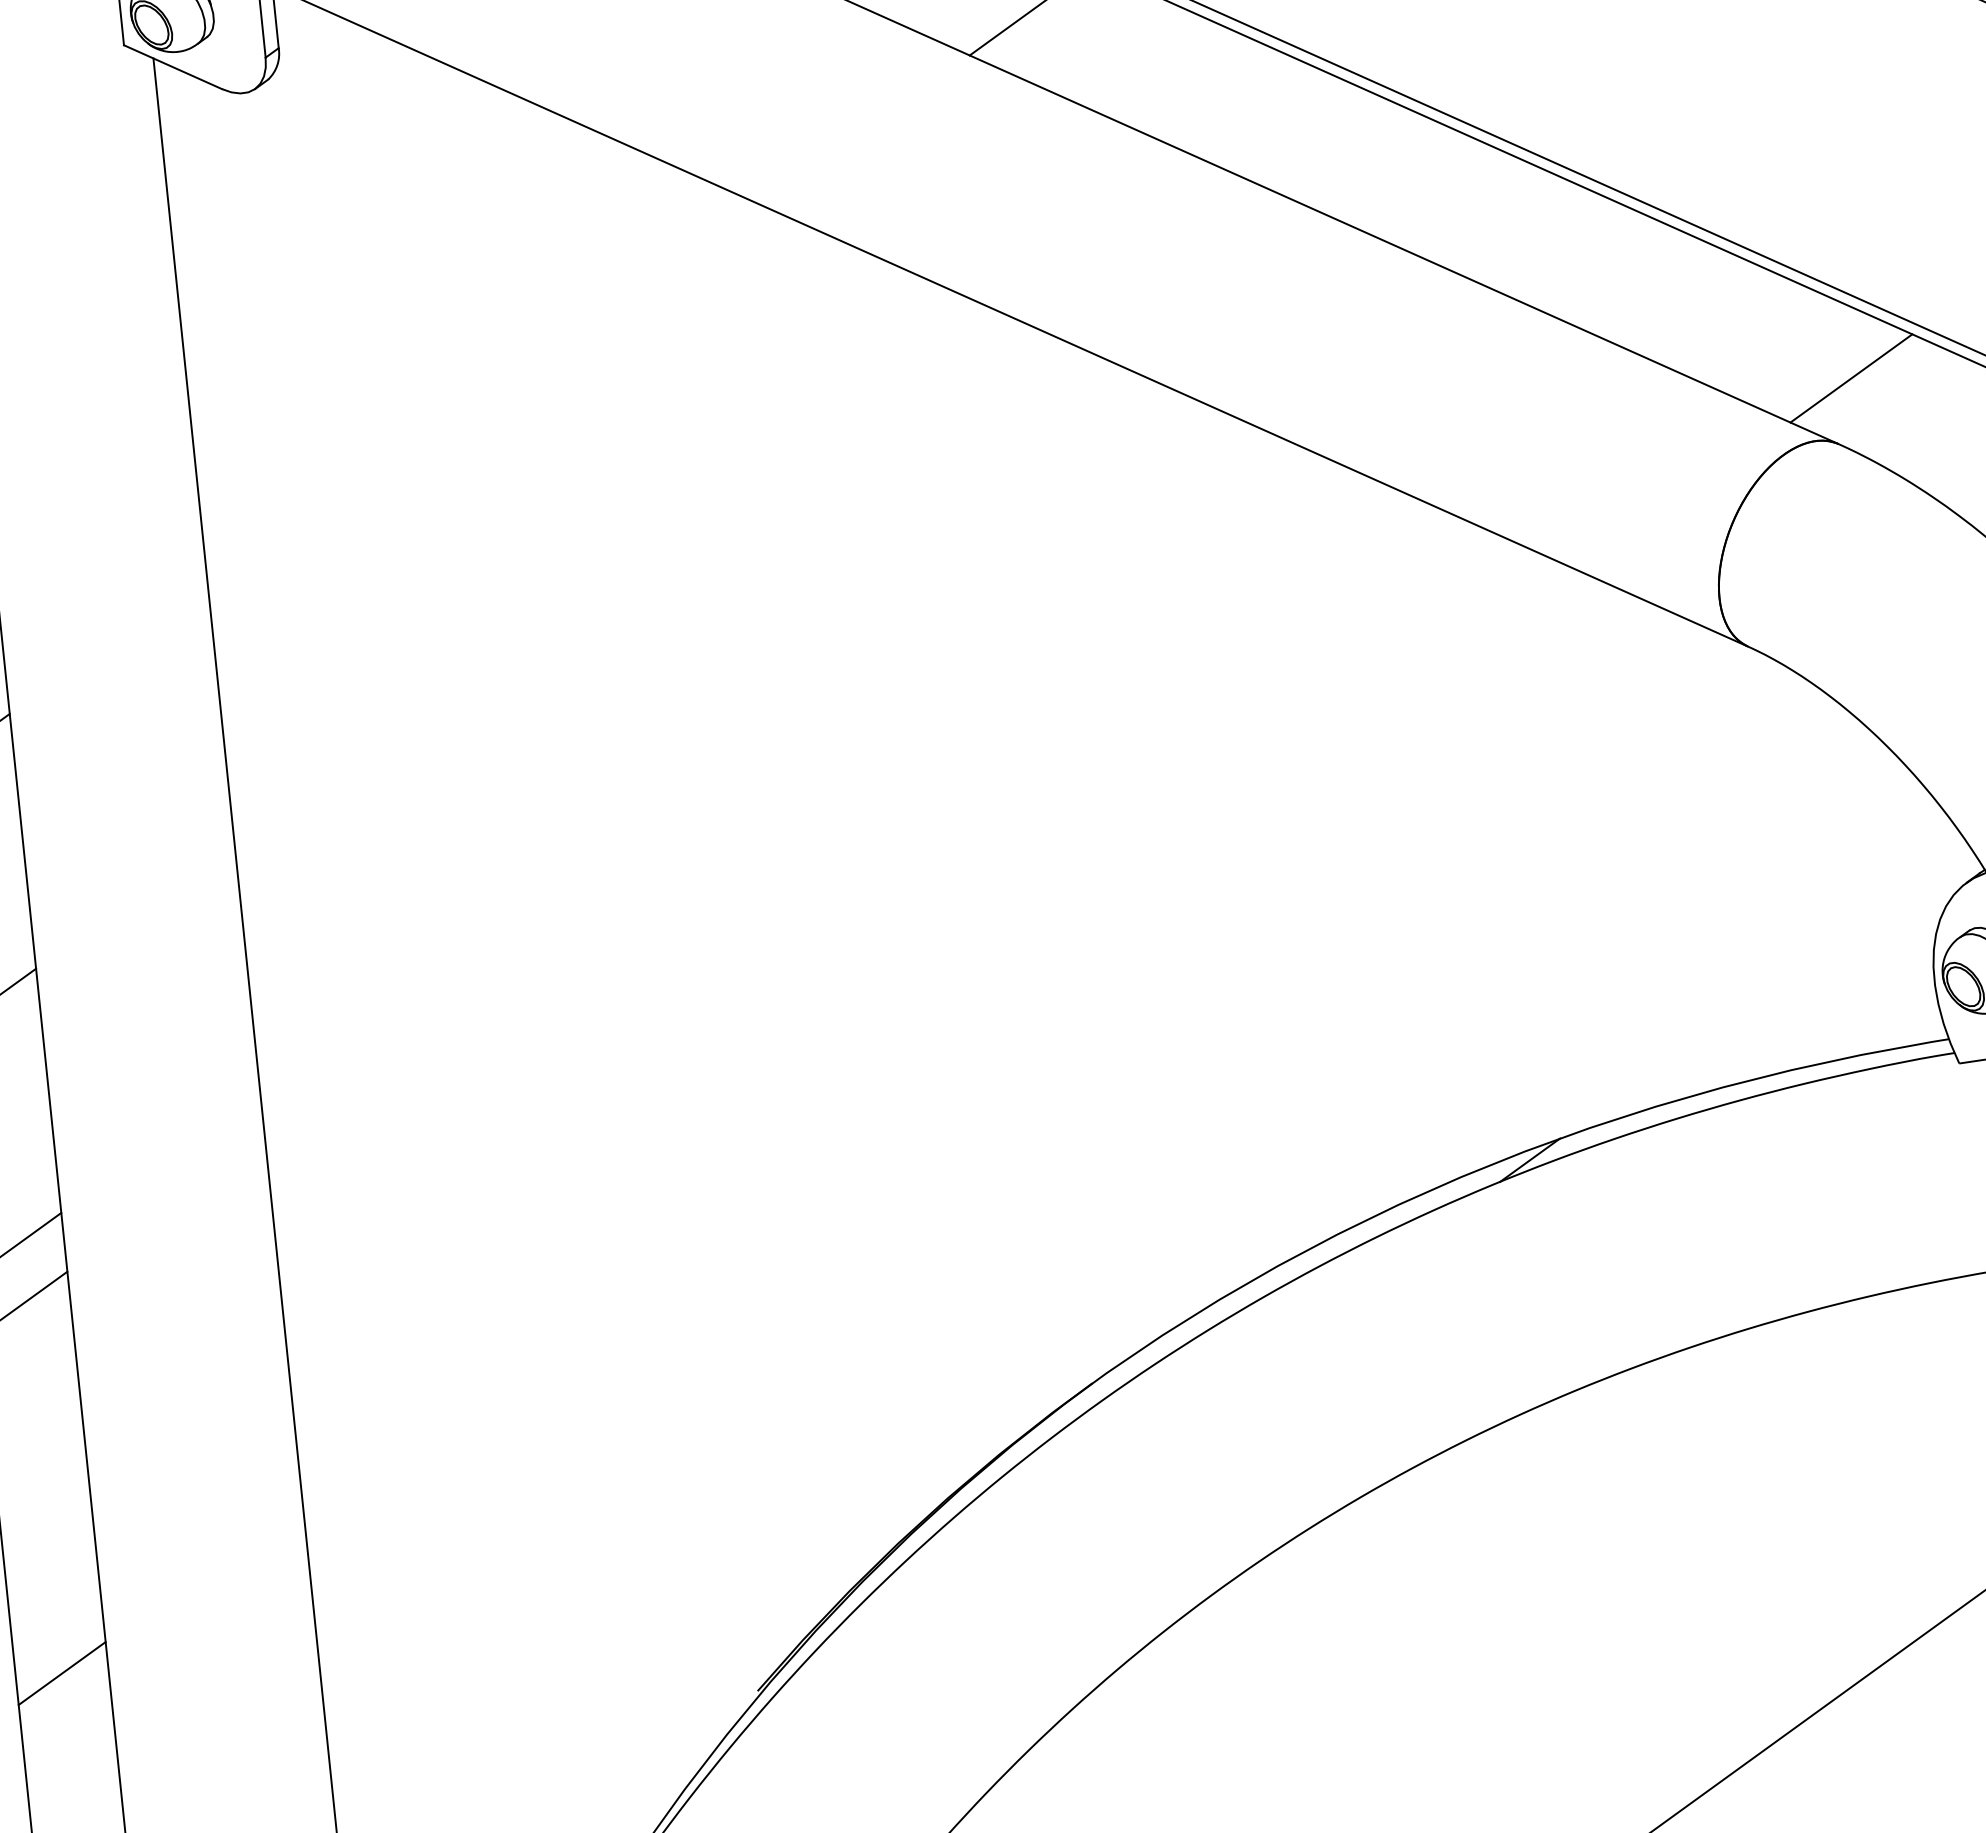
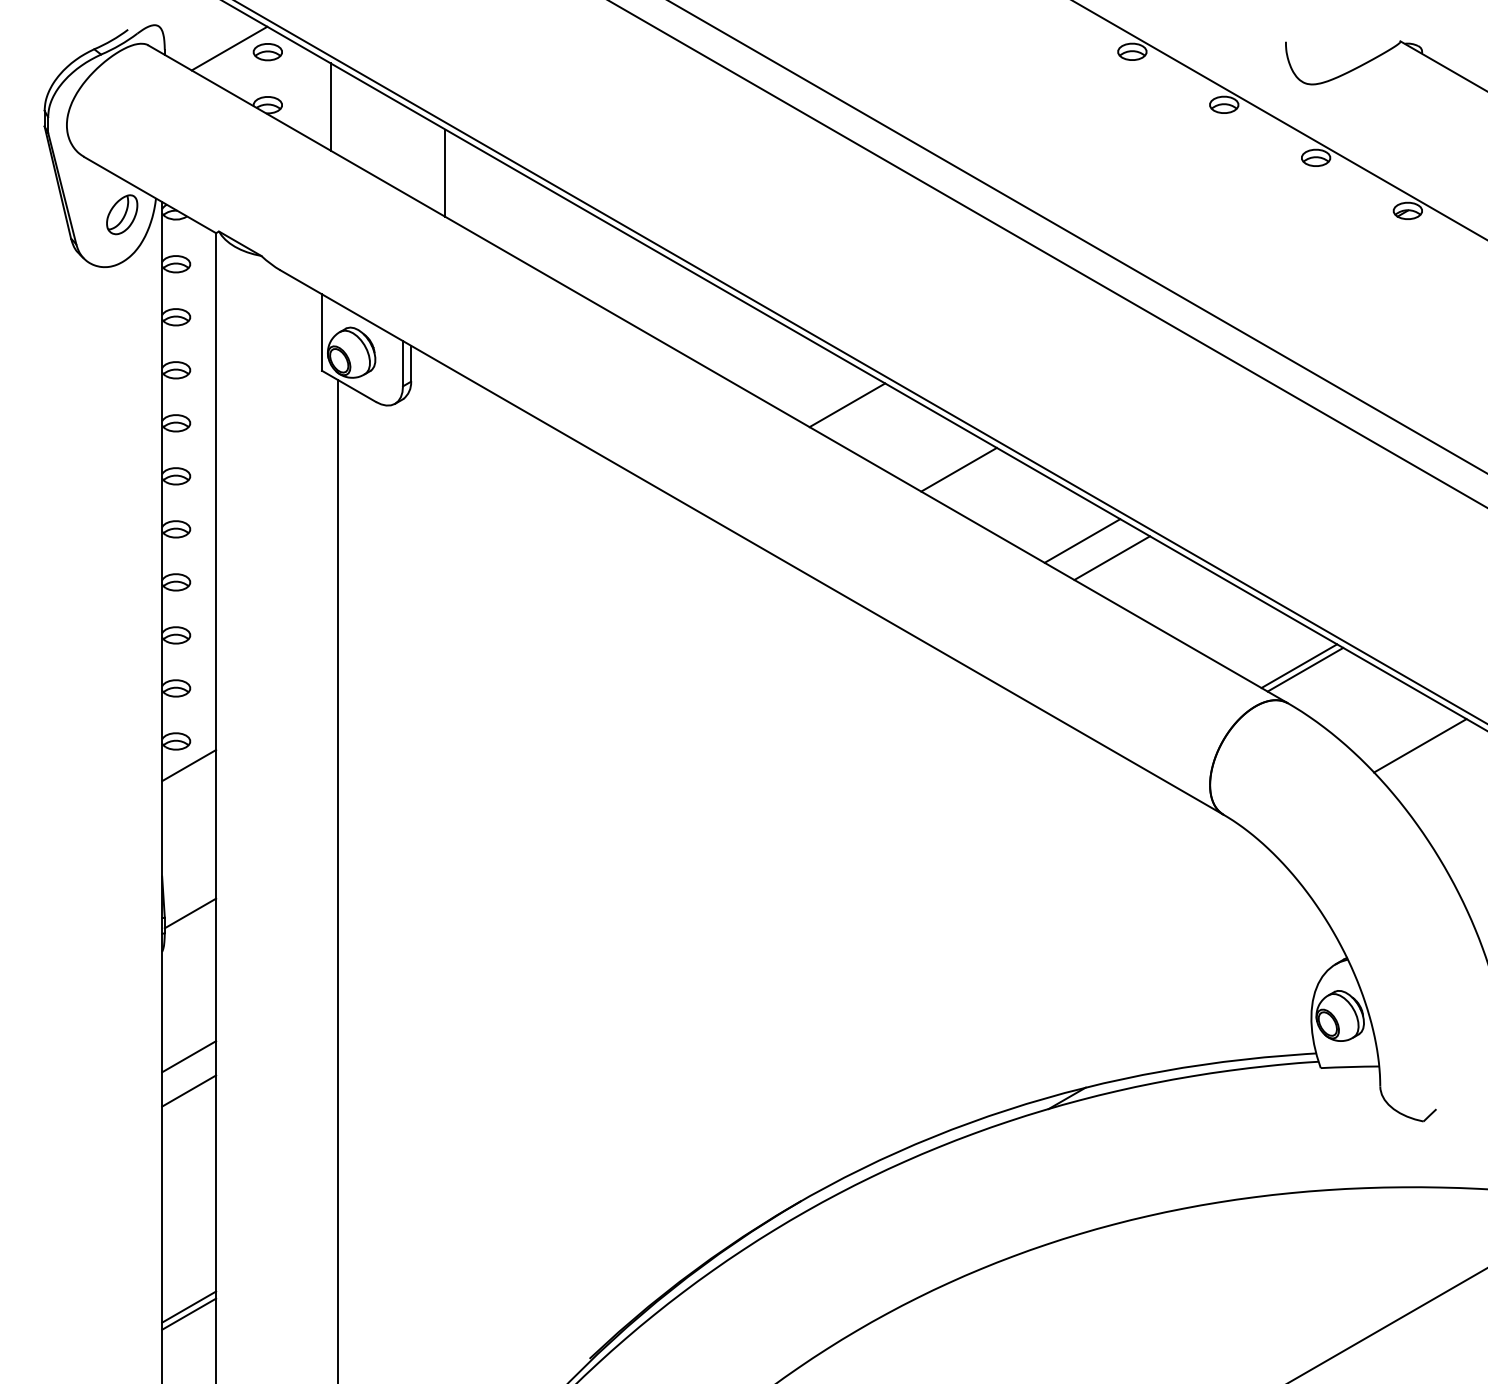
line: (1232, 101) -> (958, 469), added
line: (1457, 201) -> (1082, 540), added
line: (1511, 225) -> (1112, 557), added
line: (1862, 383) -> (1305, 669), added
line: (63, 1684) -> (189, 1313), added

